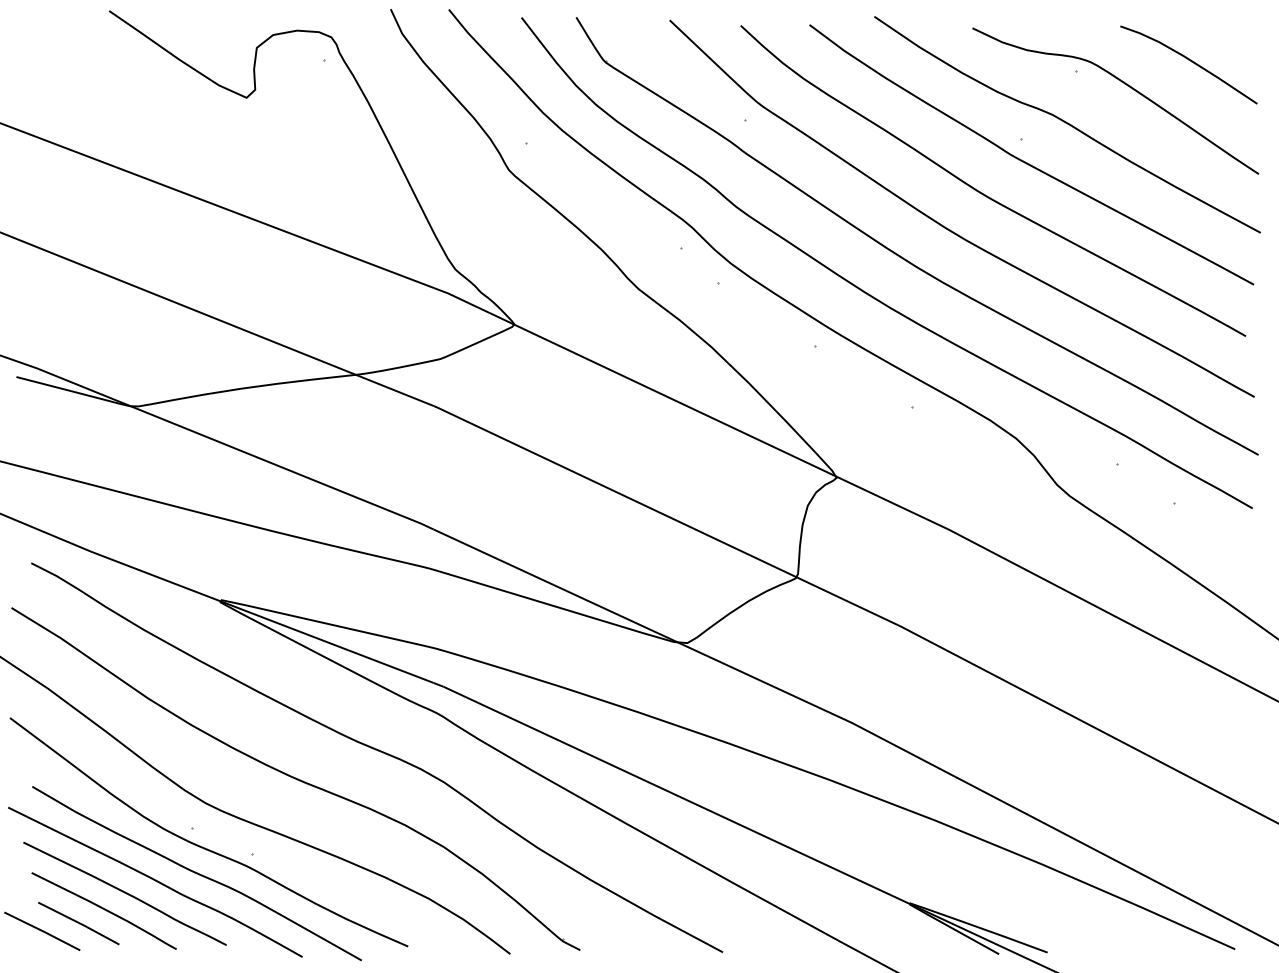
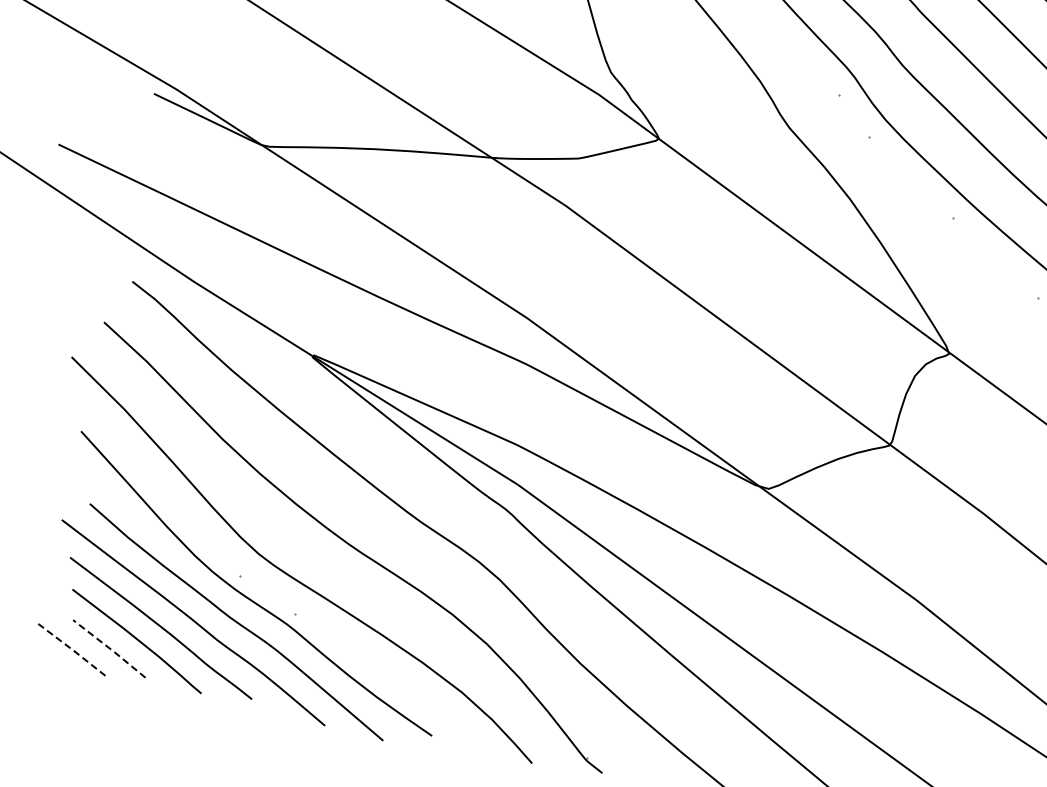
line: (79, 923) -> (110, 649), solid -> dashed
line: (42, 931) -> (71, 649), solid -> dashed

